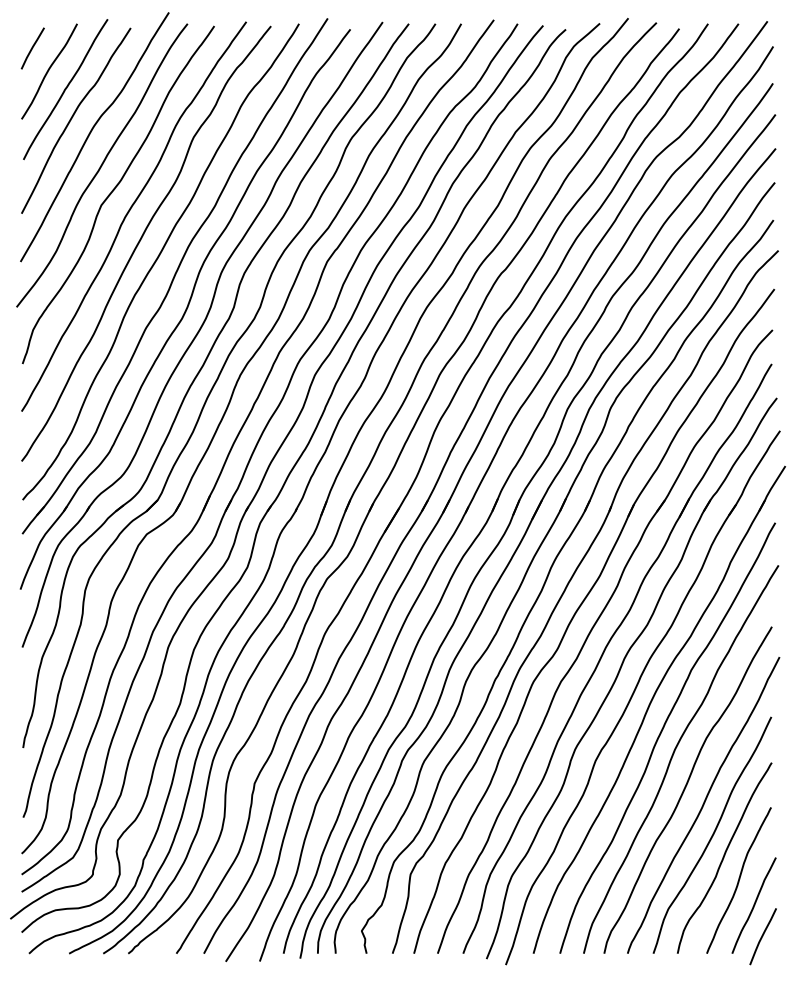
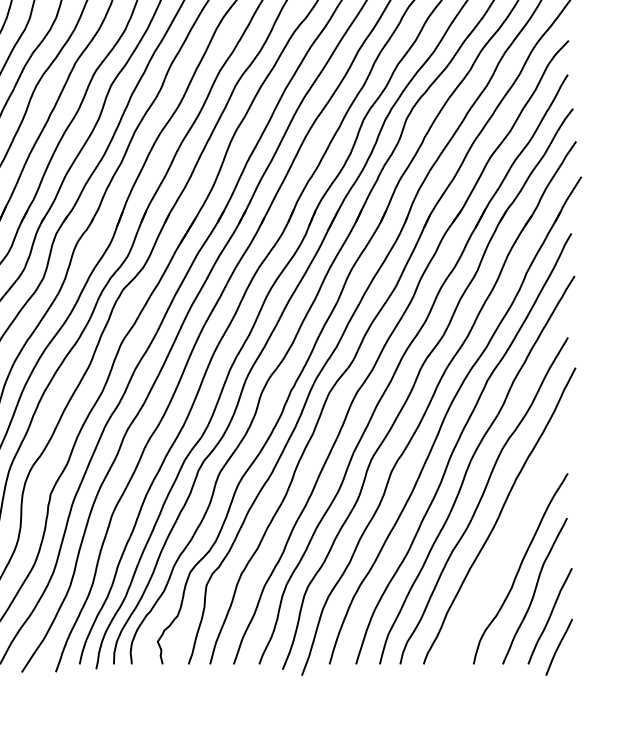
curve: (712, 834) -> (508, 545), removed

